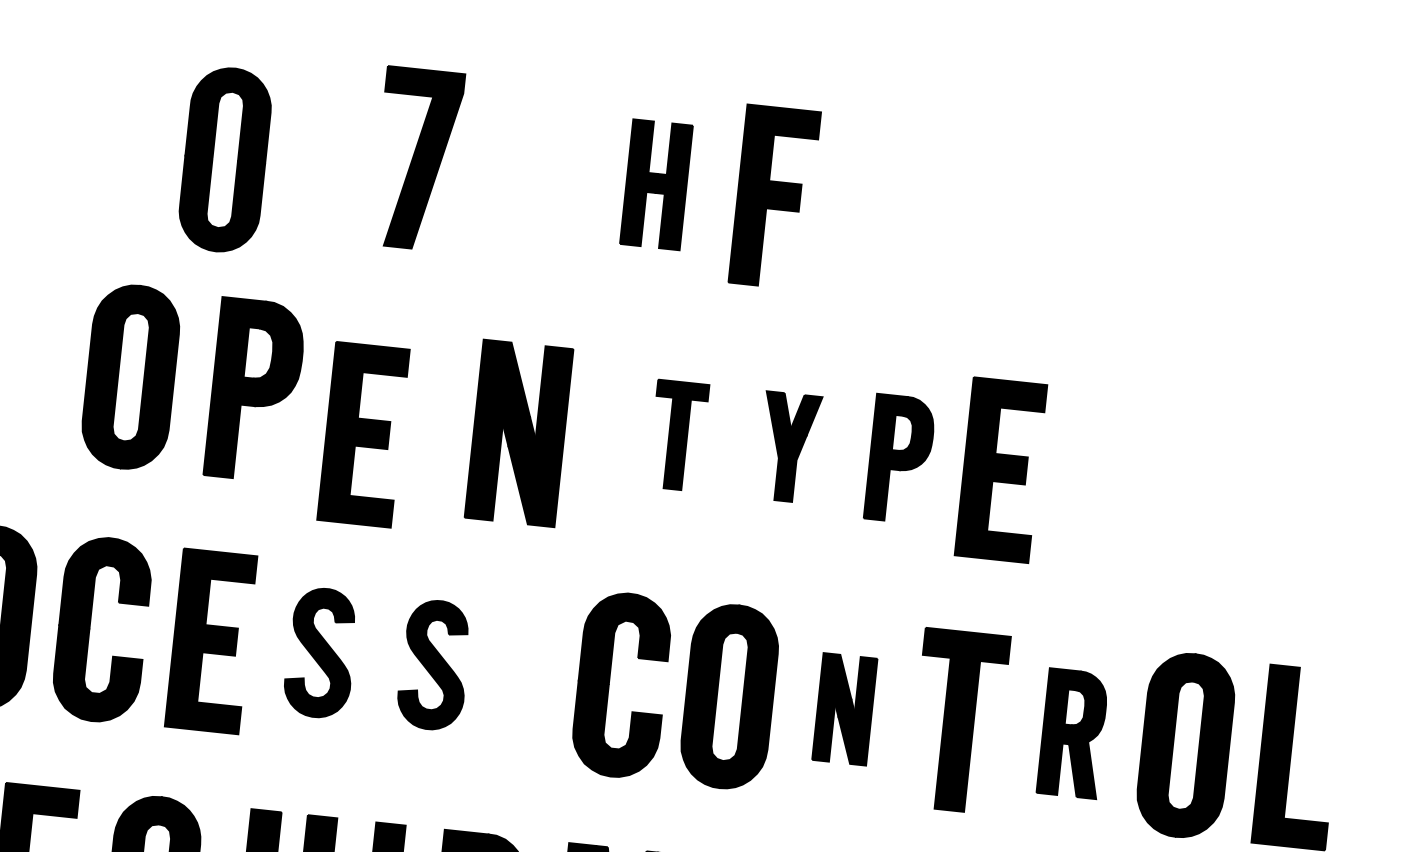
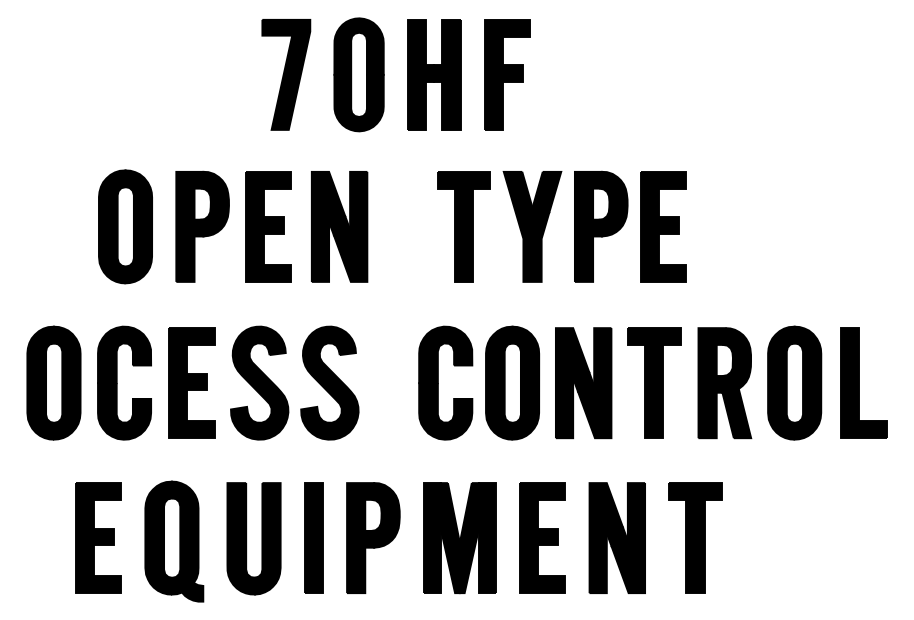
part: (224, 159) -> (358, 74), moved
part: (656, 184) -> (434, 74), size x1.43
part: (518, 432) -> (339, 226), moved
part: (363, 434) -> (268, 226), moved
part: (677, 434) -> (463, 226), size x1.67
part: (788, 446) -> (532, 226), size x1.67
part: (900, 458) -> (601, 226), size x1.43
part: (320, 651) -> (259, 382), size x1.43
part: (433, 664) -> (329, 382), size x1.43
part: (844, 709) -> (583, 383), size x1.67
part: (1072, 733) -> (724, 383), size x1.43

